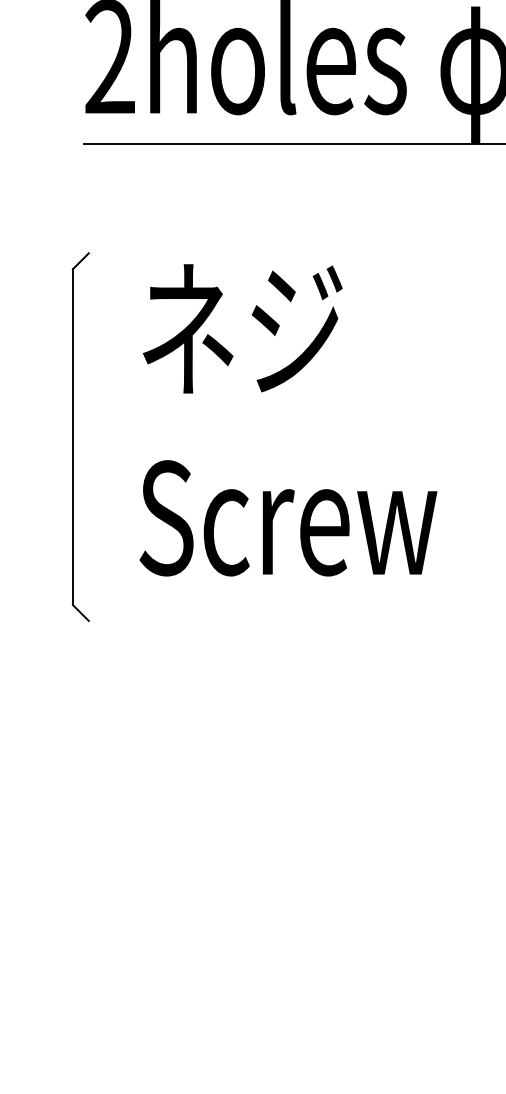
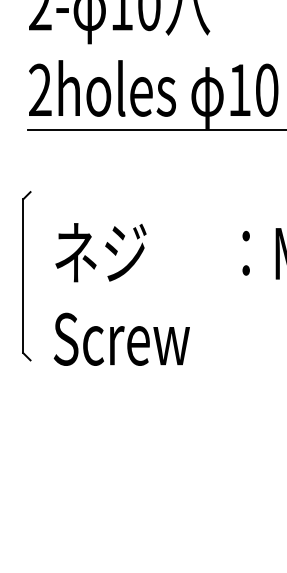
text: (287, 420) -> (121, 294), moved
part: (80, 437) -> (26, 276), moved

